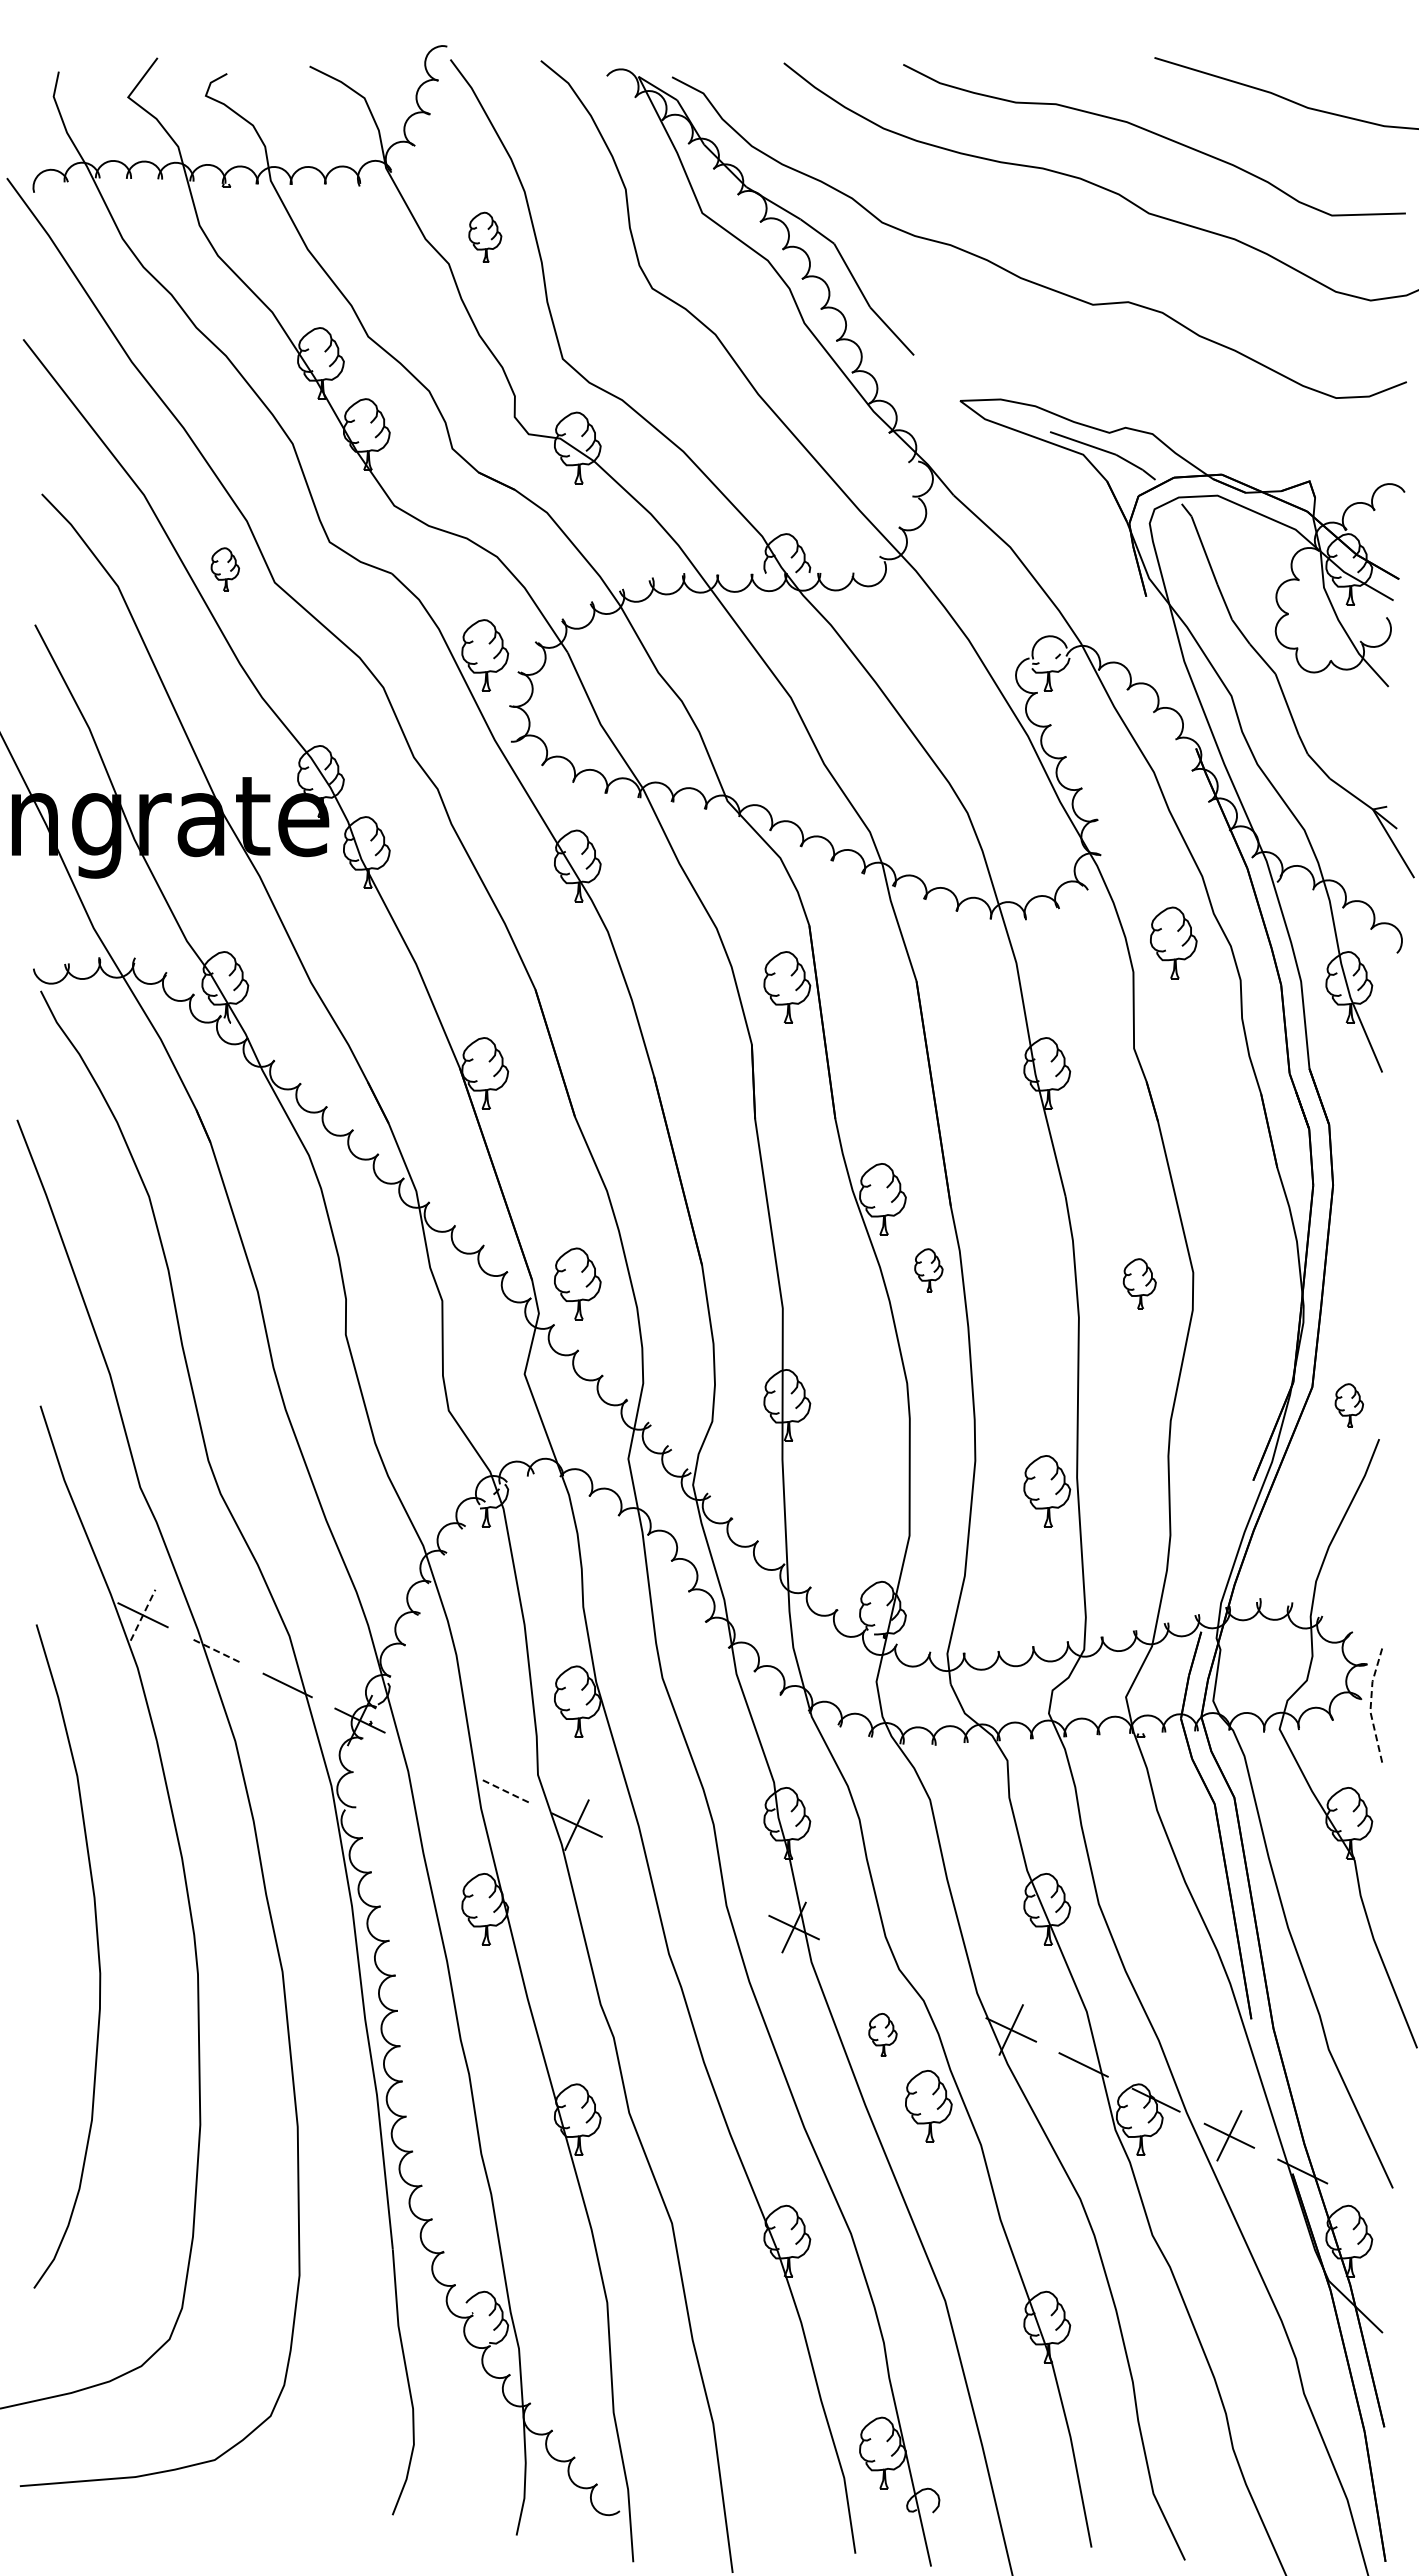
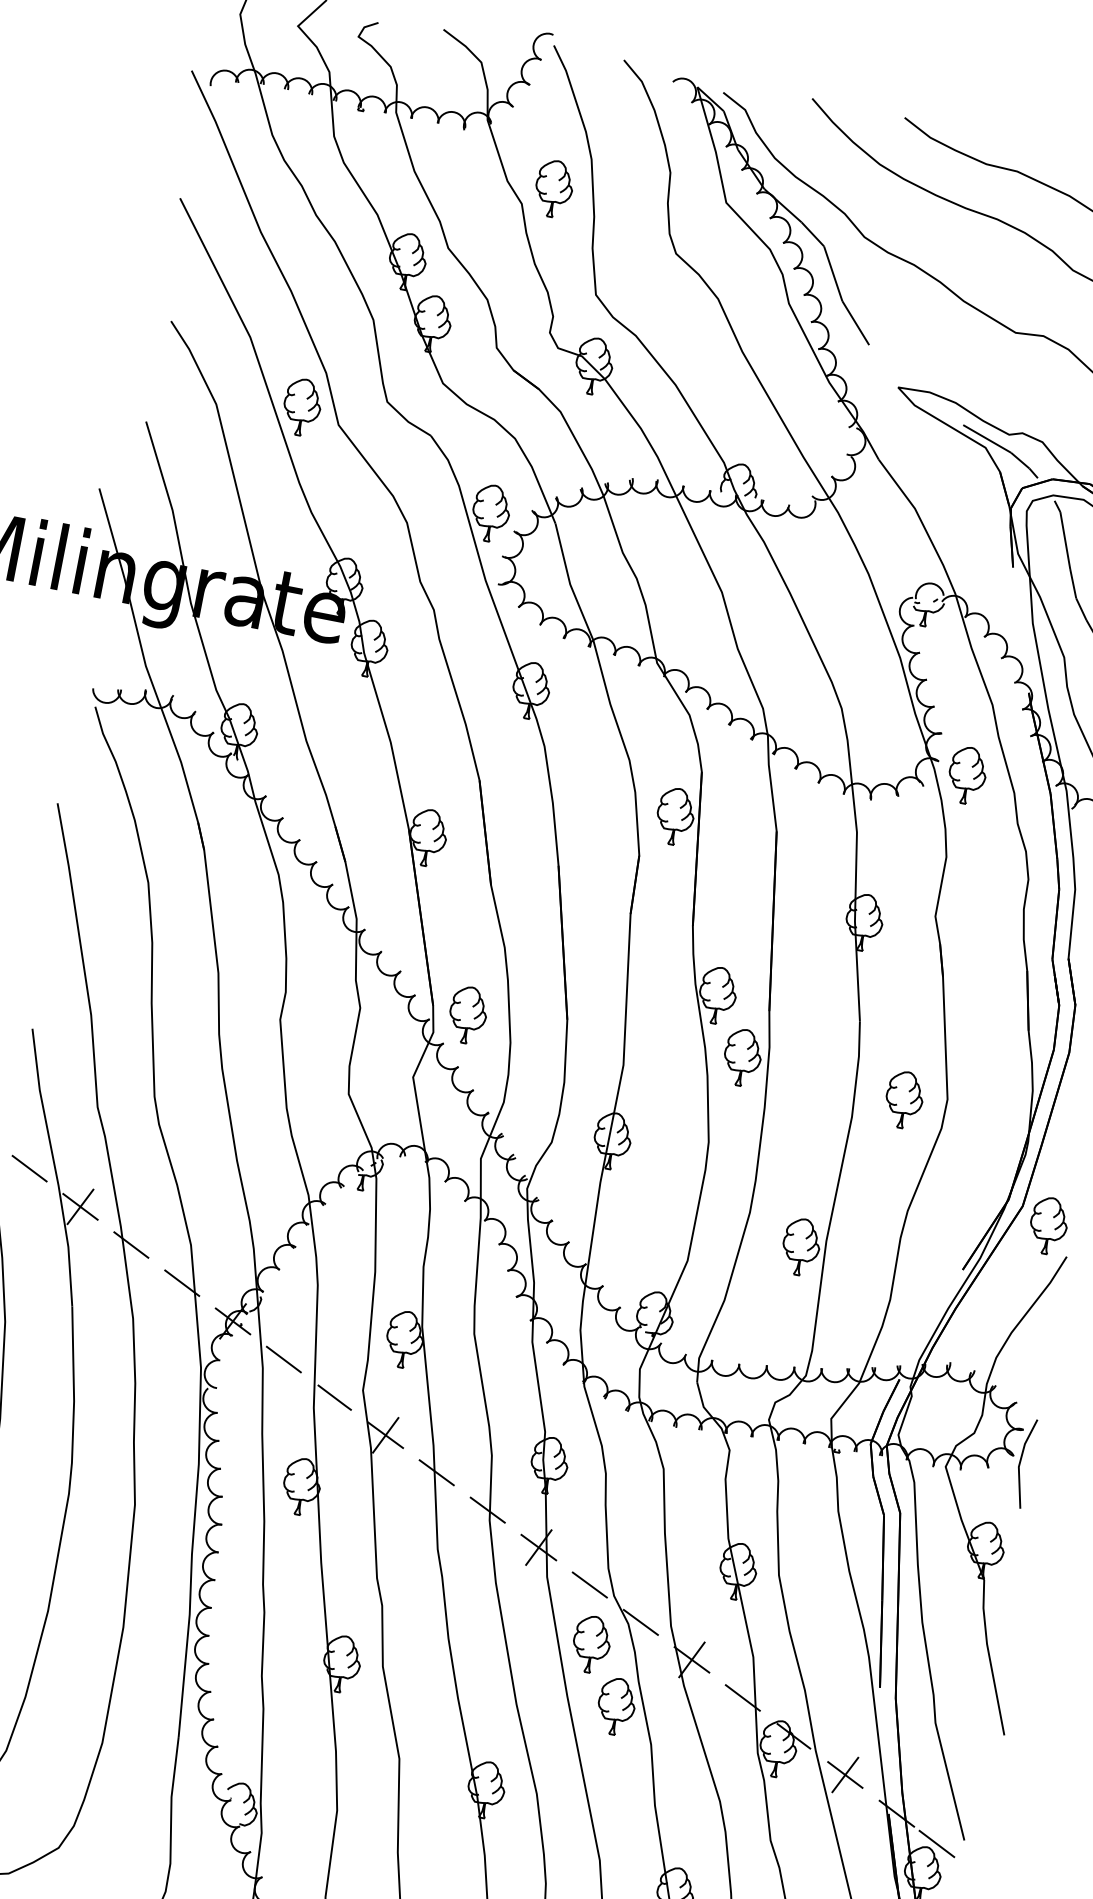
part: (485, 237) -> (554, 188), size x1.43
part: (225, 569) -> (302, 407), size x1.67
part: (1173, 942) -> (967, 775), moved
part: (928, 1270) -> (742, 1057), size x1.67
part: (1139, 1283) -> (904, 1099), size x1.43
part: (1349, 1405) -> (1048, 1226), size x1.67
line: (70, 1579) -> (29, 1168), added
line: (143, 1615) -> (80, 1207), dashed -> solid
line: (215, 1650) -> (131, 1245), dashed -> solid
line: (1370, 1705) -> (1019, 1462), dashed -> solid
line: (432, 1755) -> (284, 1359), added
line: (504, 1790) -> (334, 1397), dashed -> solid
line: (649, 1858) -> (436, 1472), added
line: (721, 1893) -> (487, 1510), added
line: (866, 1961) -> (589, 1584), added
line: (938, 1995) -> (640, 1622), added
part: (882, 2034) -> (591, 1643), size x1.67
line: (1359, 2199) -> (936, 1844), added

